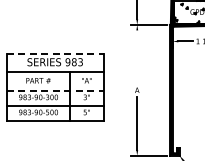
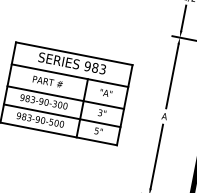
line: (55, 54) -> (74, 54), dashed -> solid
line: (137, 56) -> (172, 75), added
line: (55, 90) -> (66, 97), dashed -> solid

